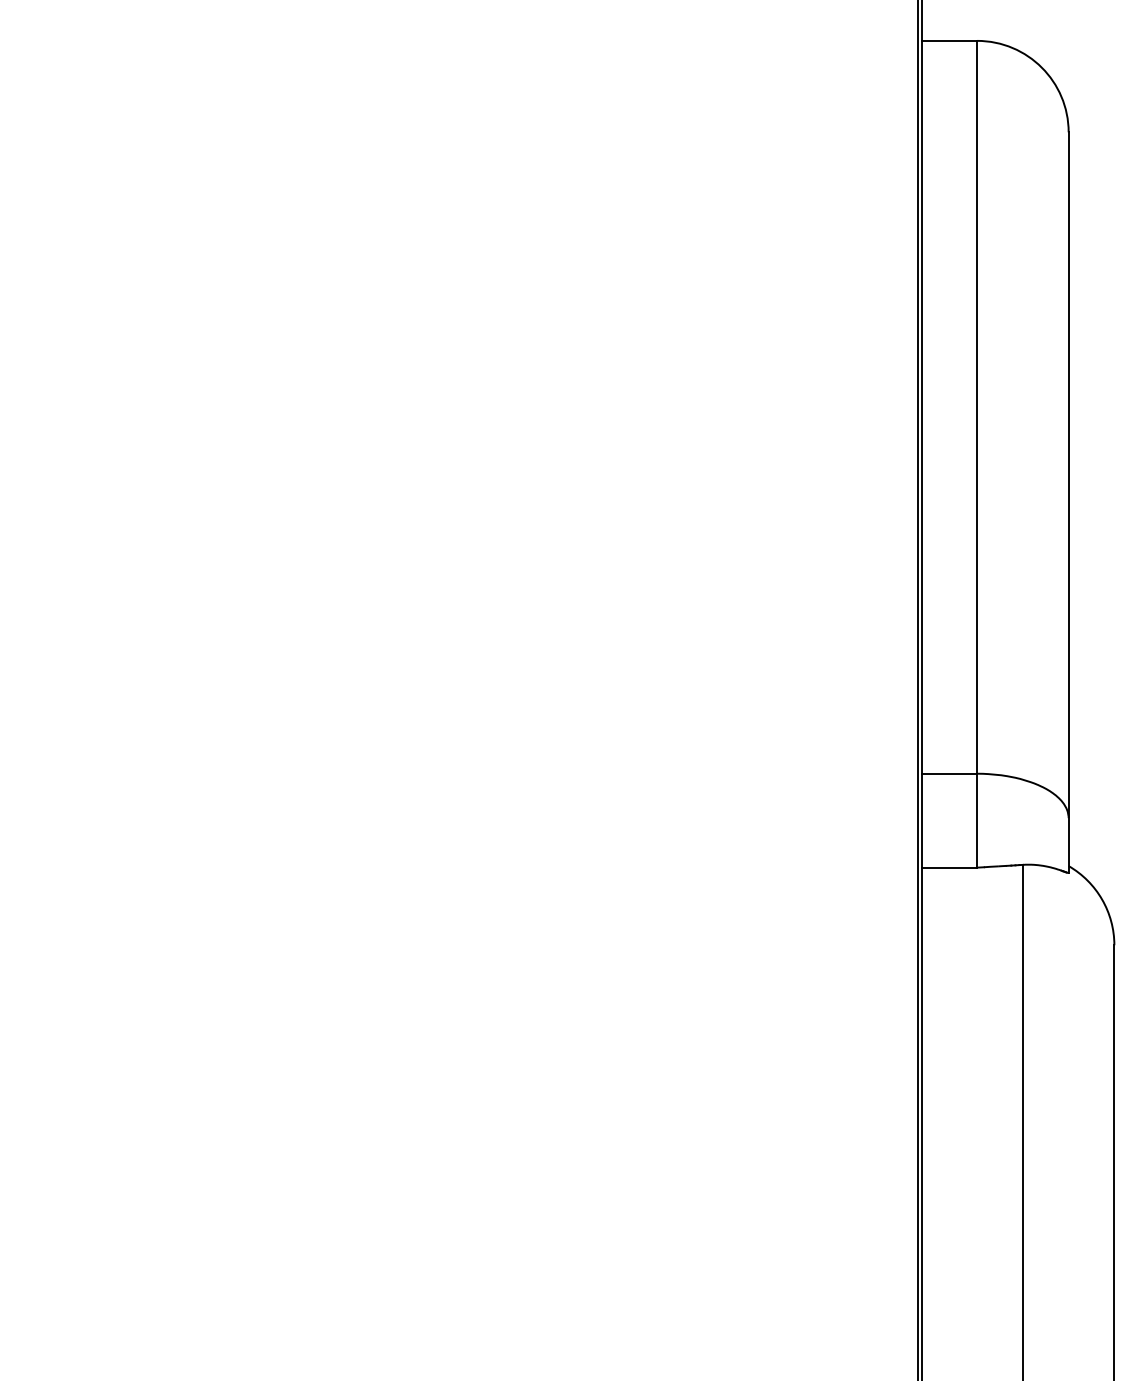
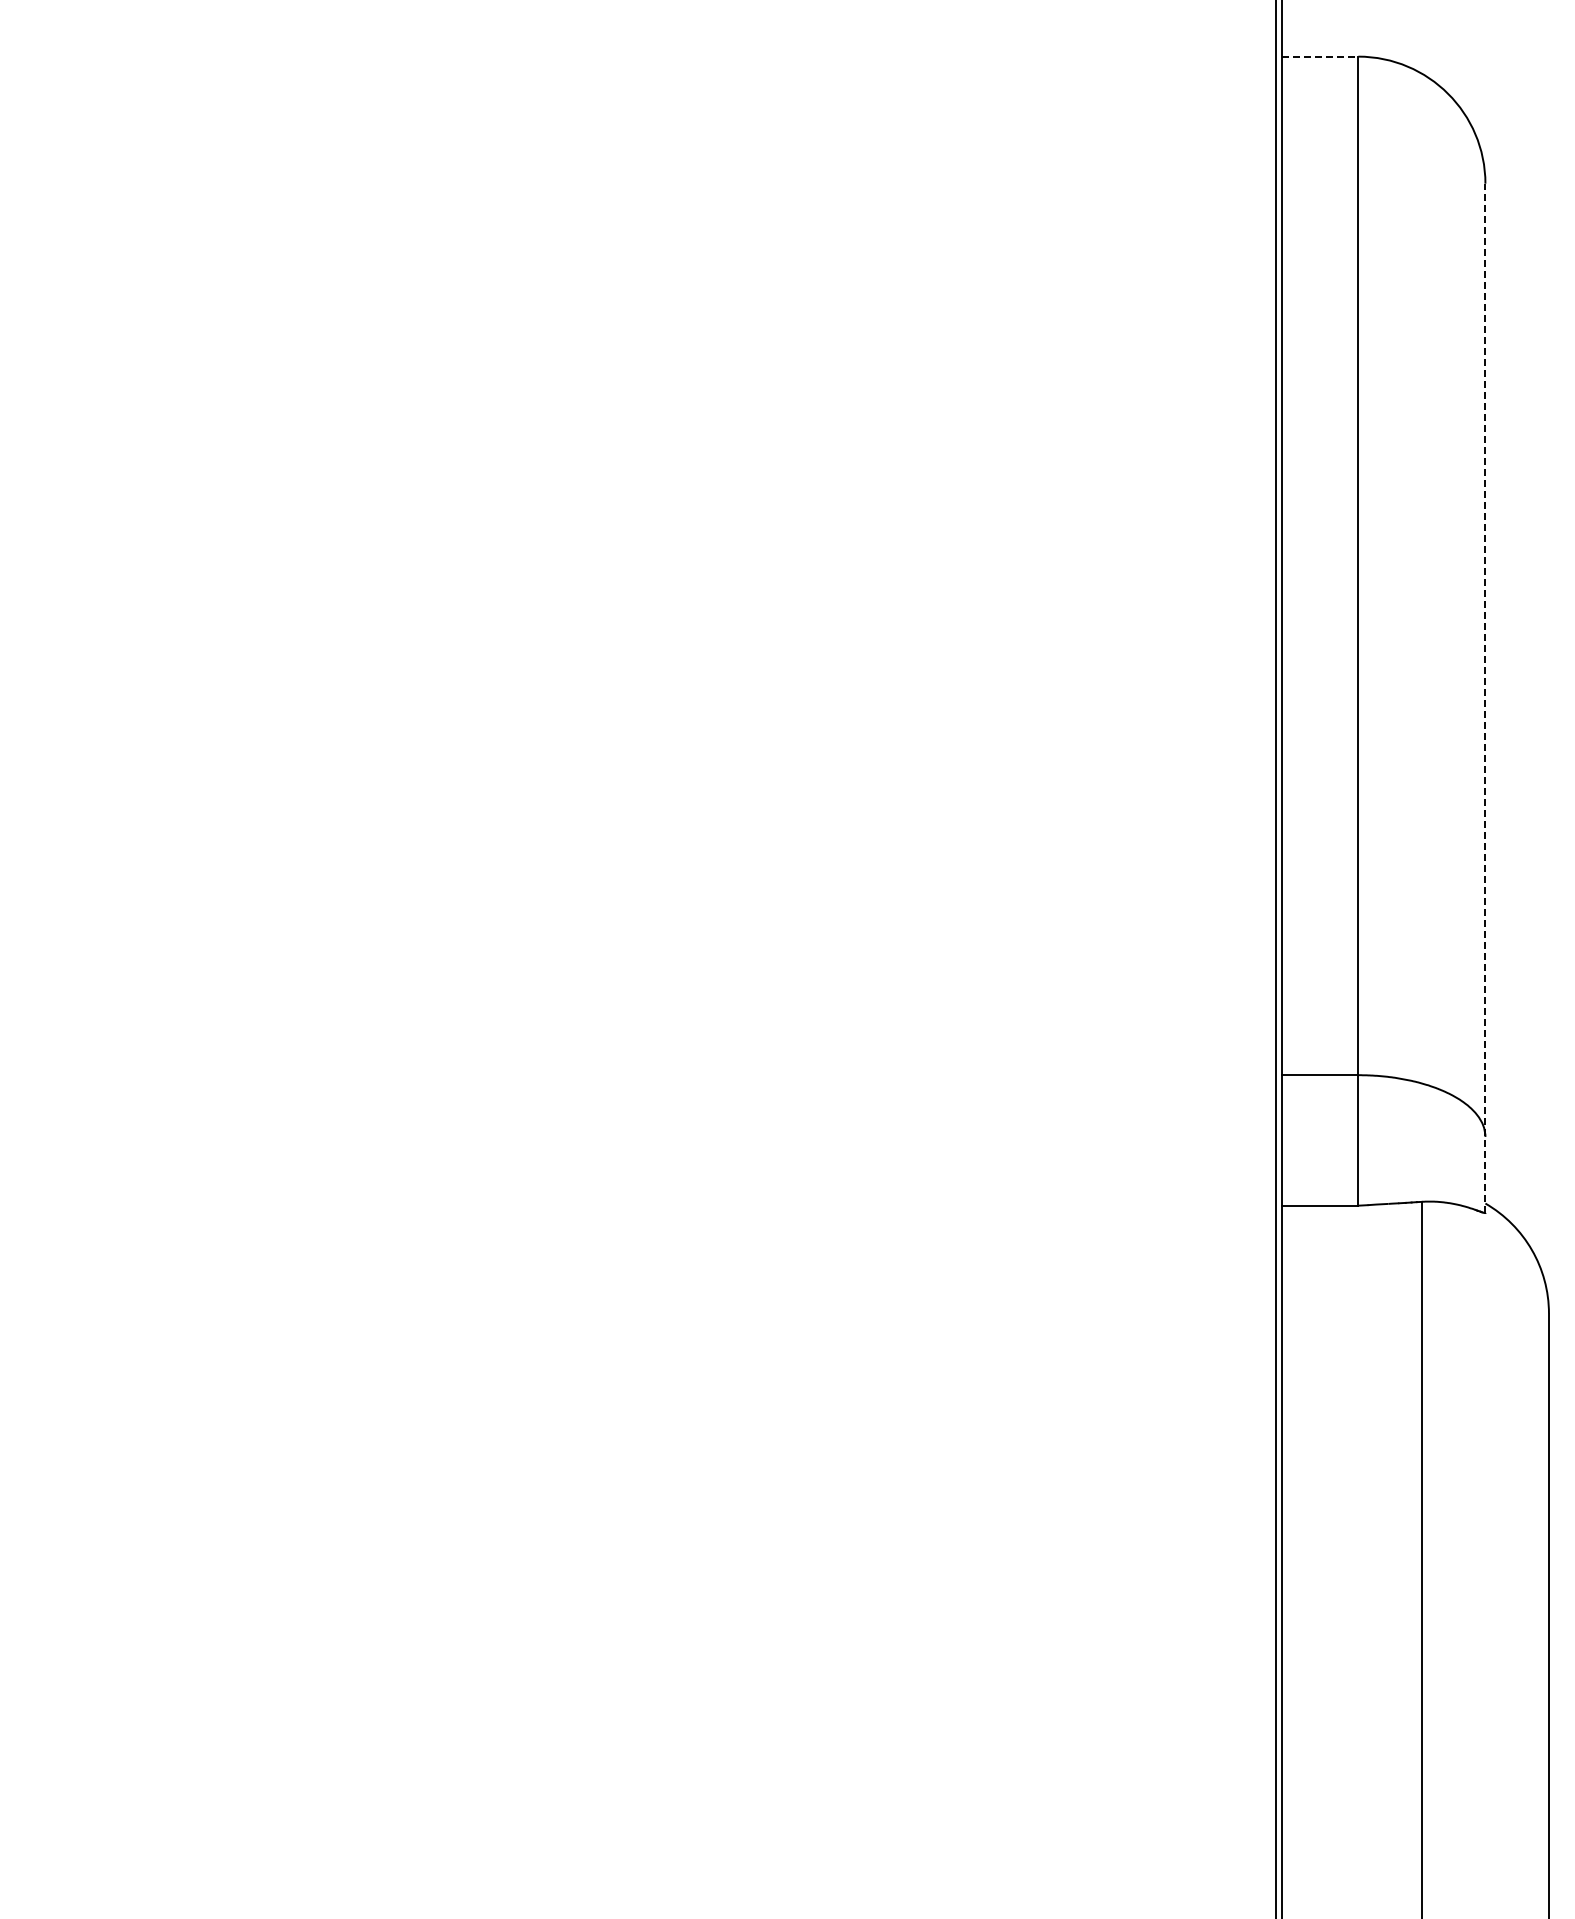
line: (949, 40) -> (1320, 56), solid -> dashed
line: (1068, 502) -> (1485, 698), solid -> dashed

